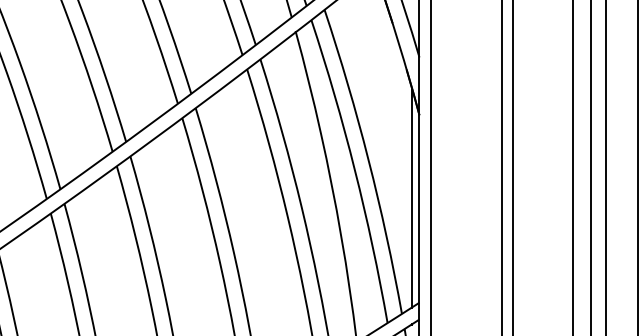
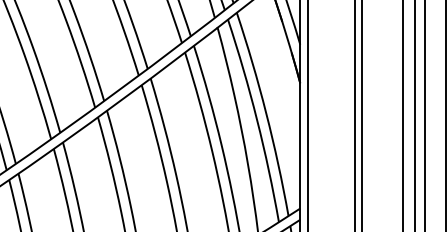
line: (412, 197) -> (295, 138), removed

